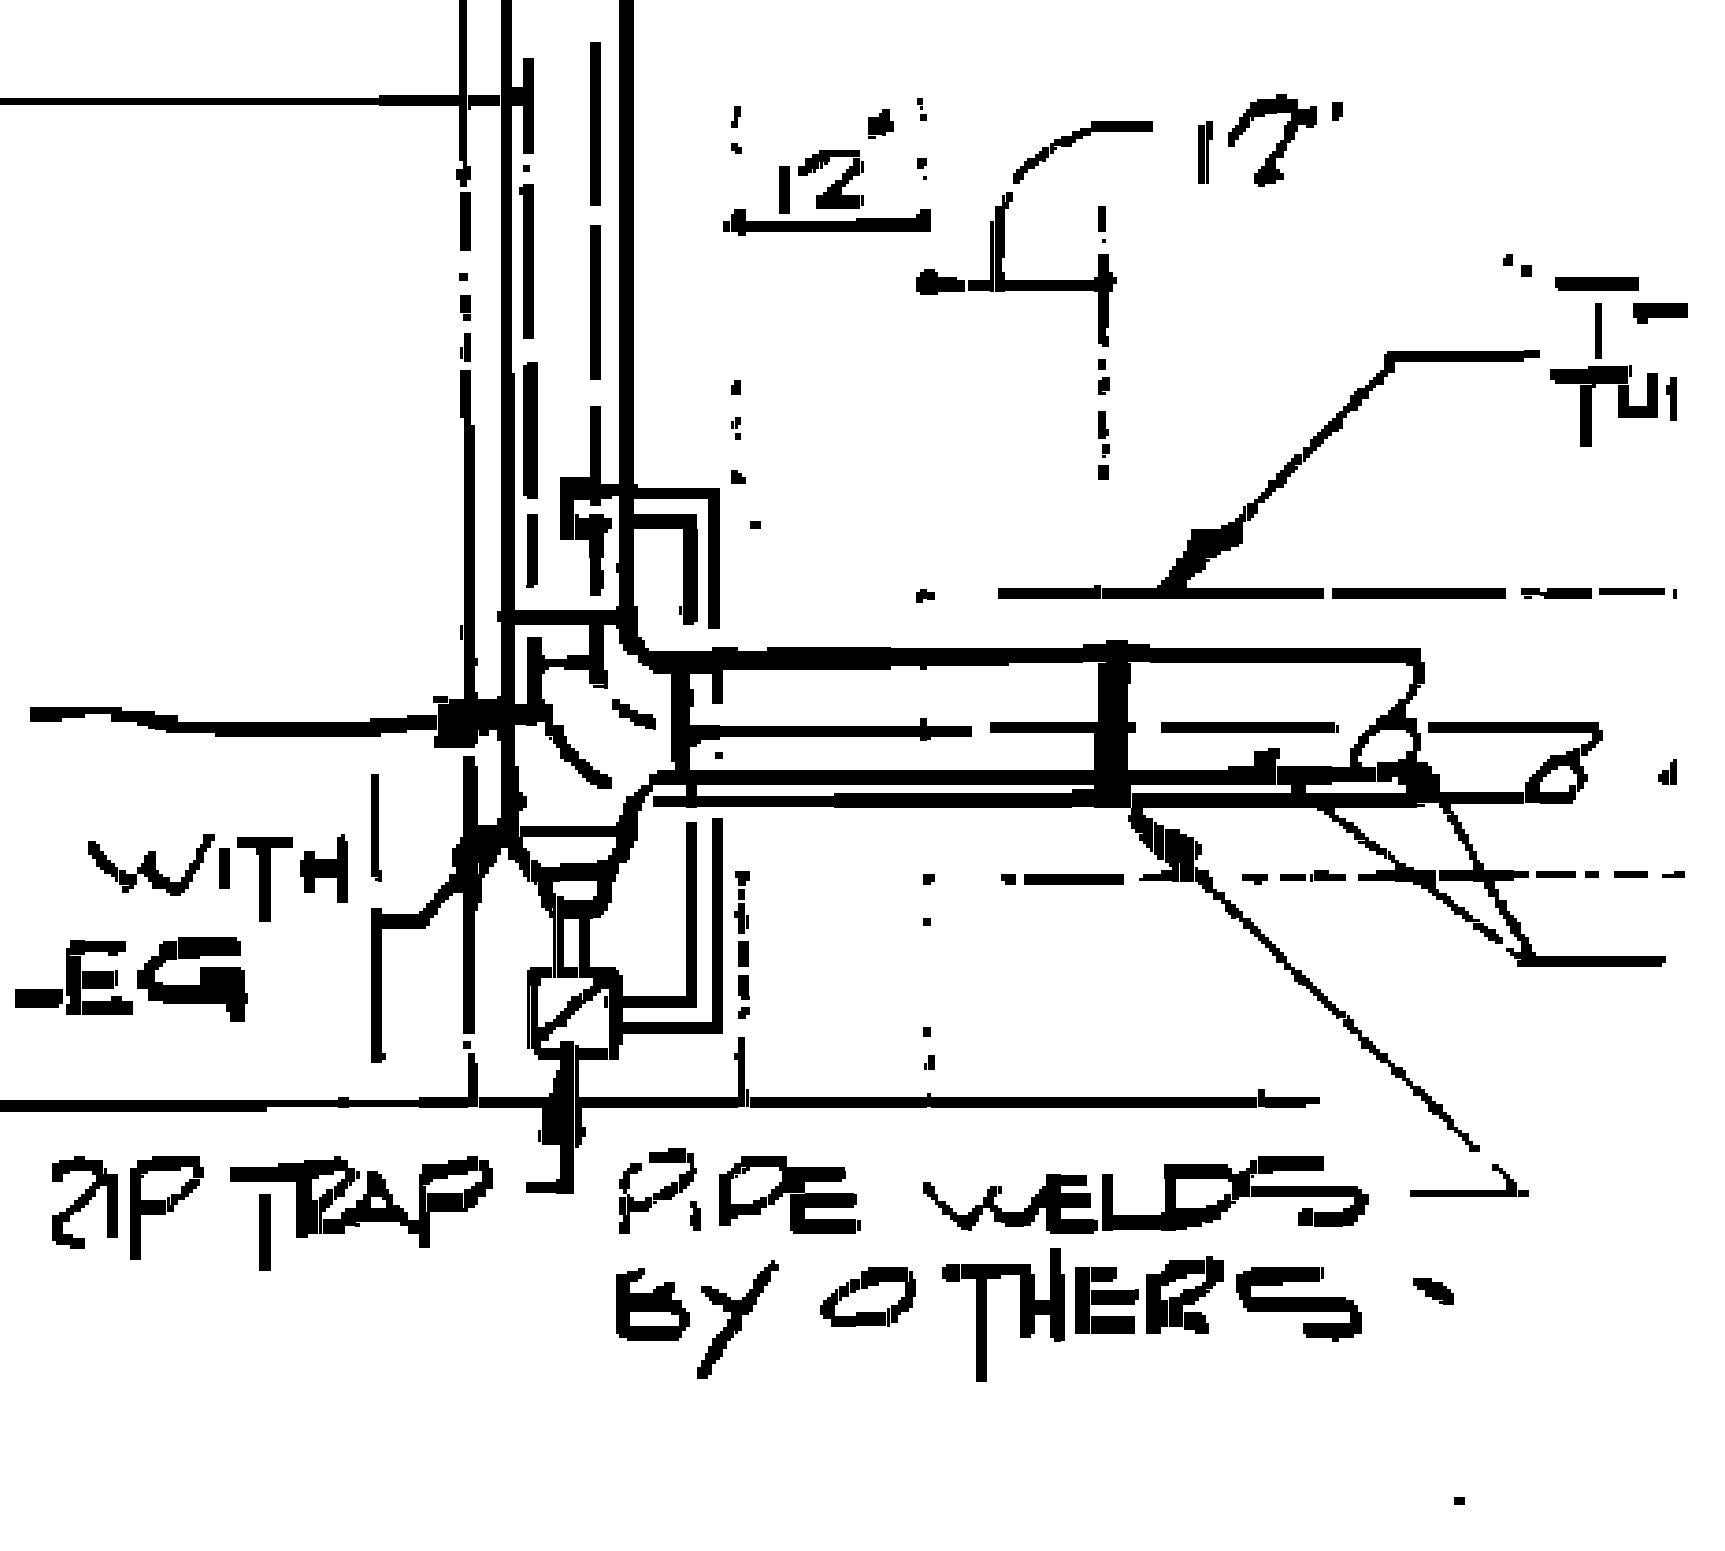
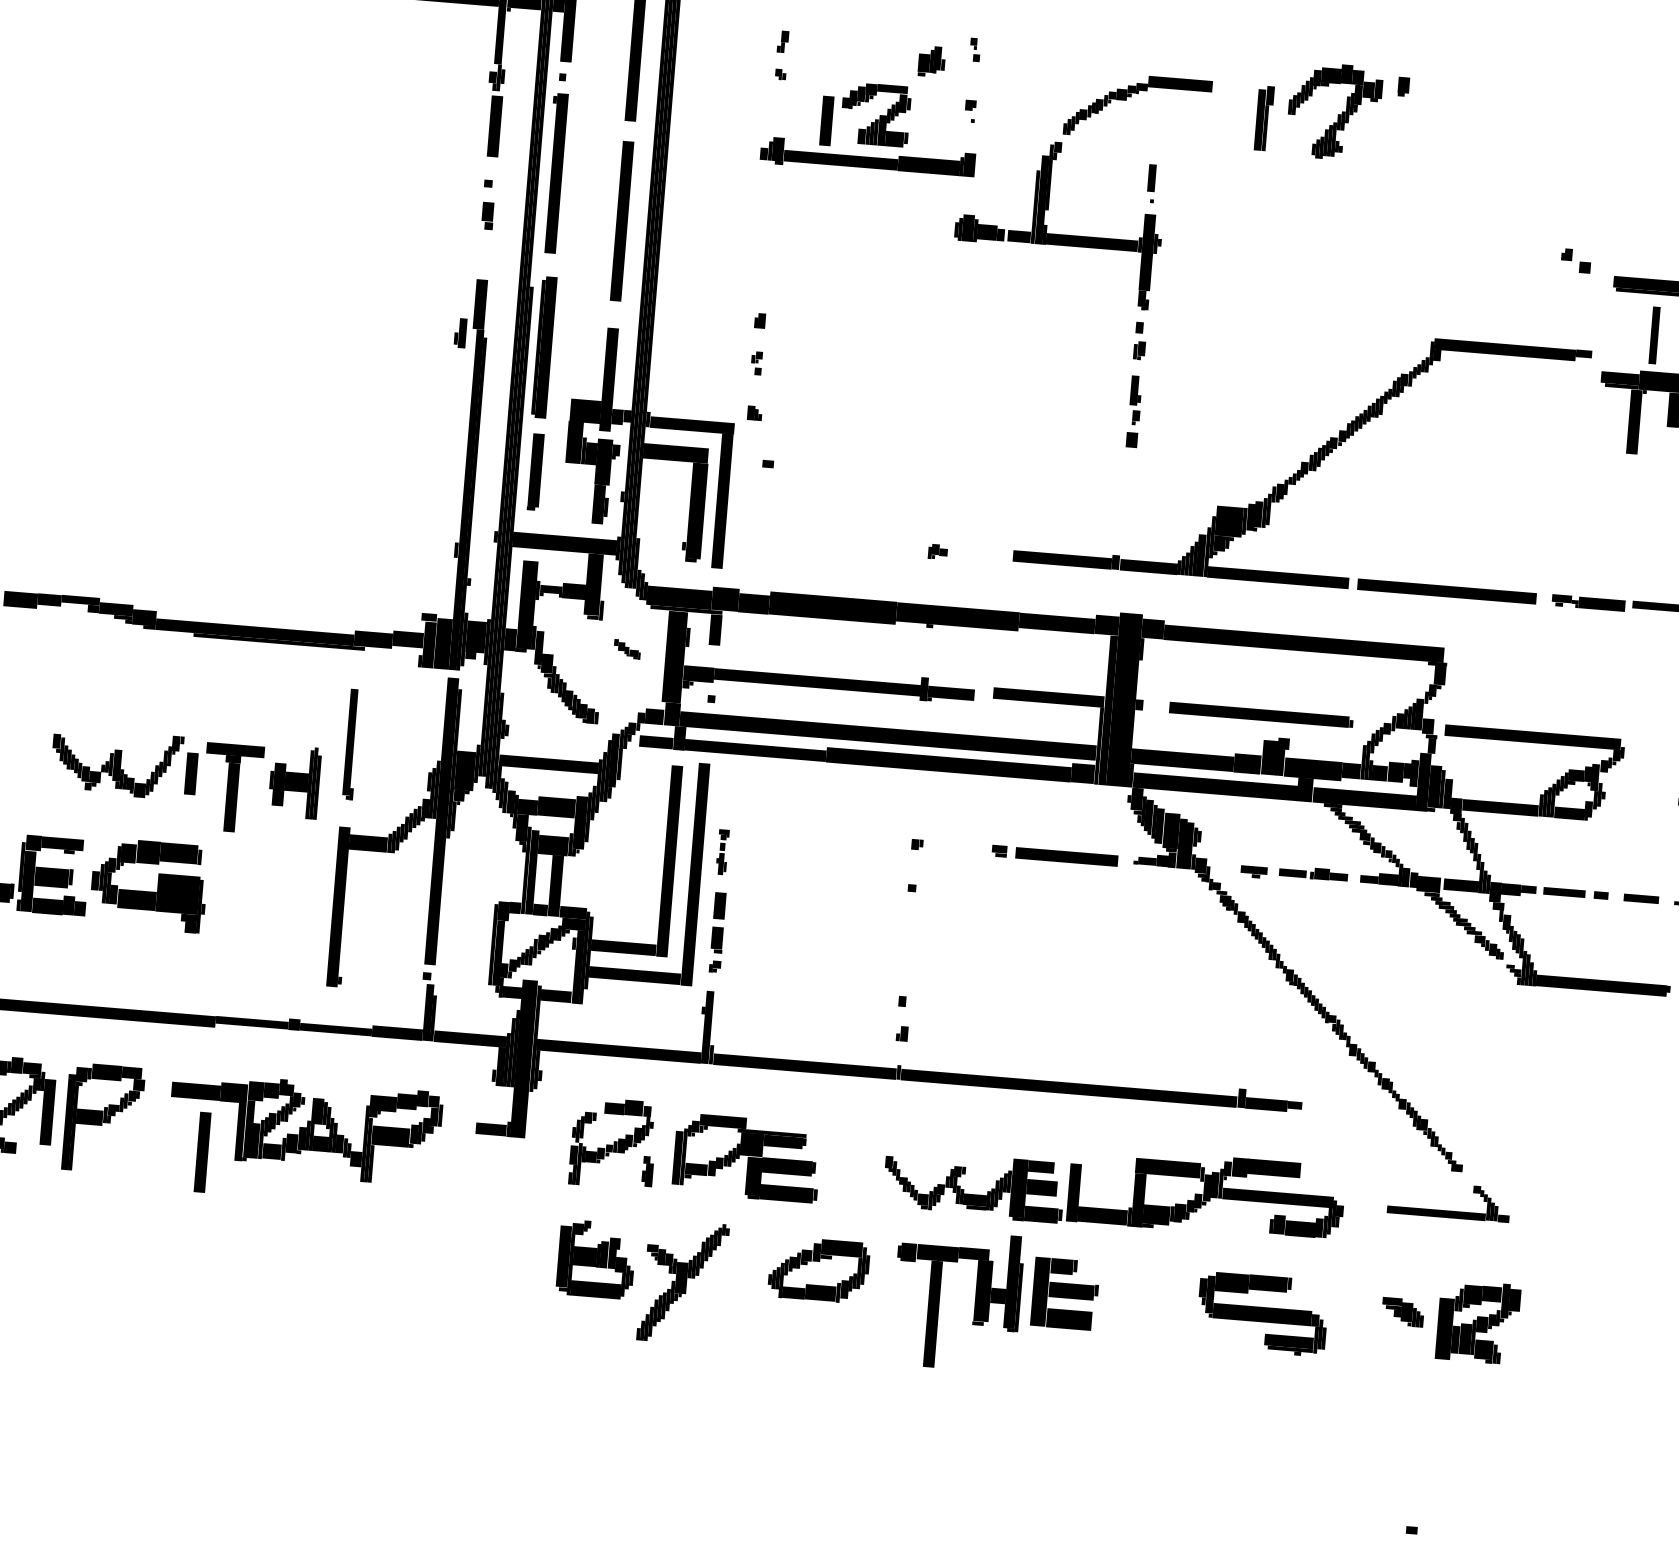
part: (465, 347) -> (460, 333), moved
part: (633, 714) -> (626, 649), size x0.6
part: (741, 902) -> (722, 852), size x0.7
part: (1184, 1294) -> (1477, 1321), moved

